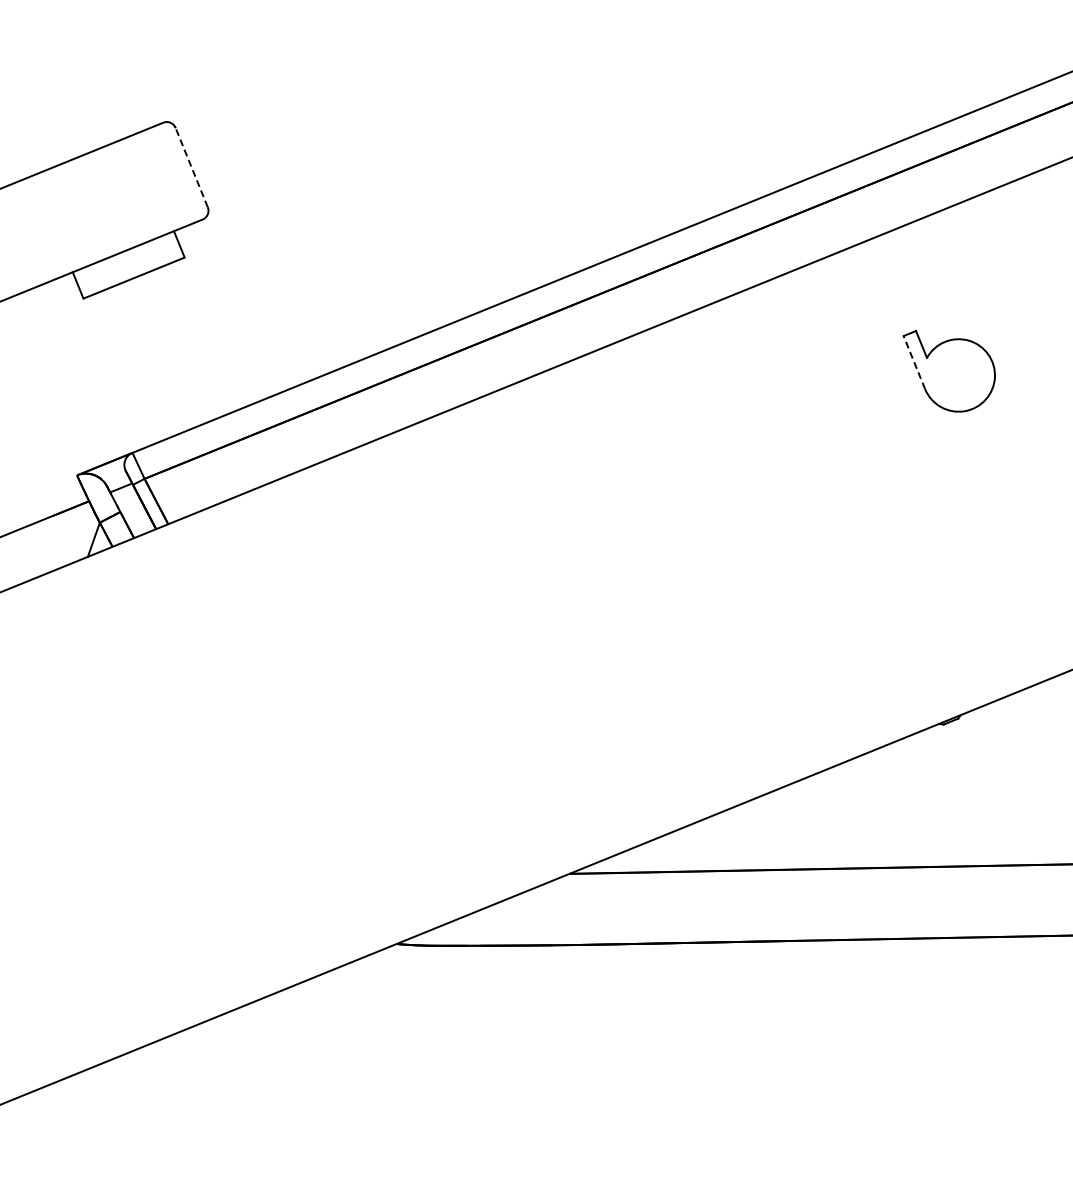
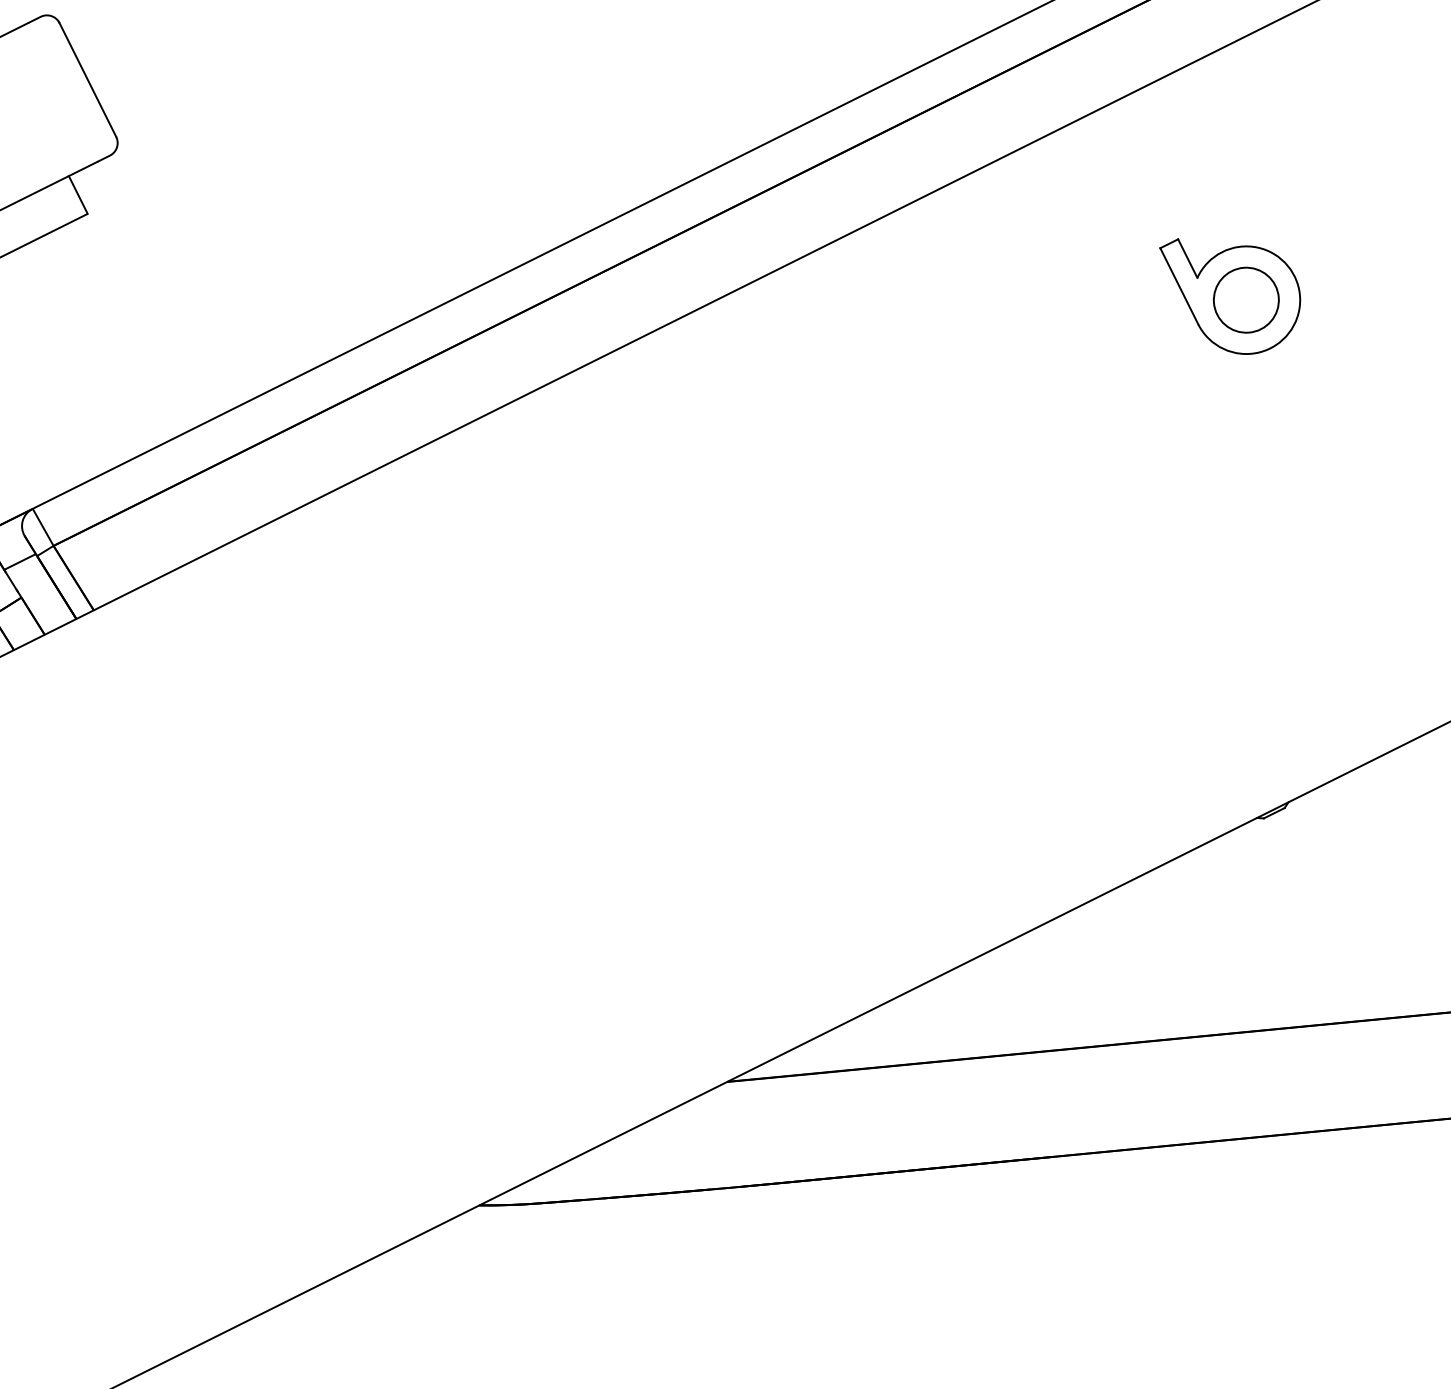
line: (191, 167) -> (87, 79), dashed -> solid
line: (914, 362) -> (1179, 286), dashed -> solid
circle: (958, 375) -> (1246, 300), added

